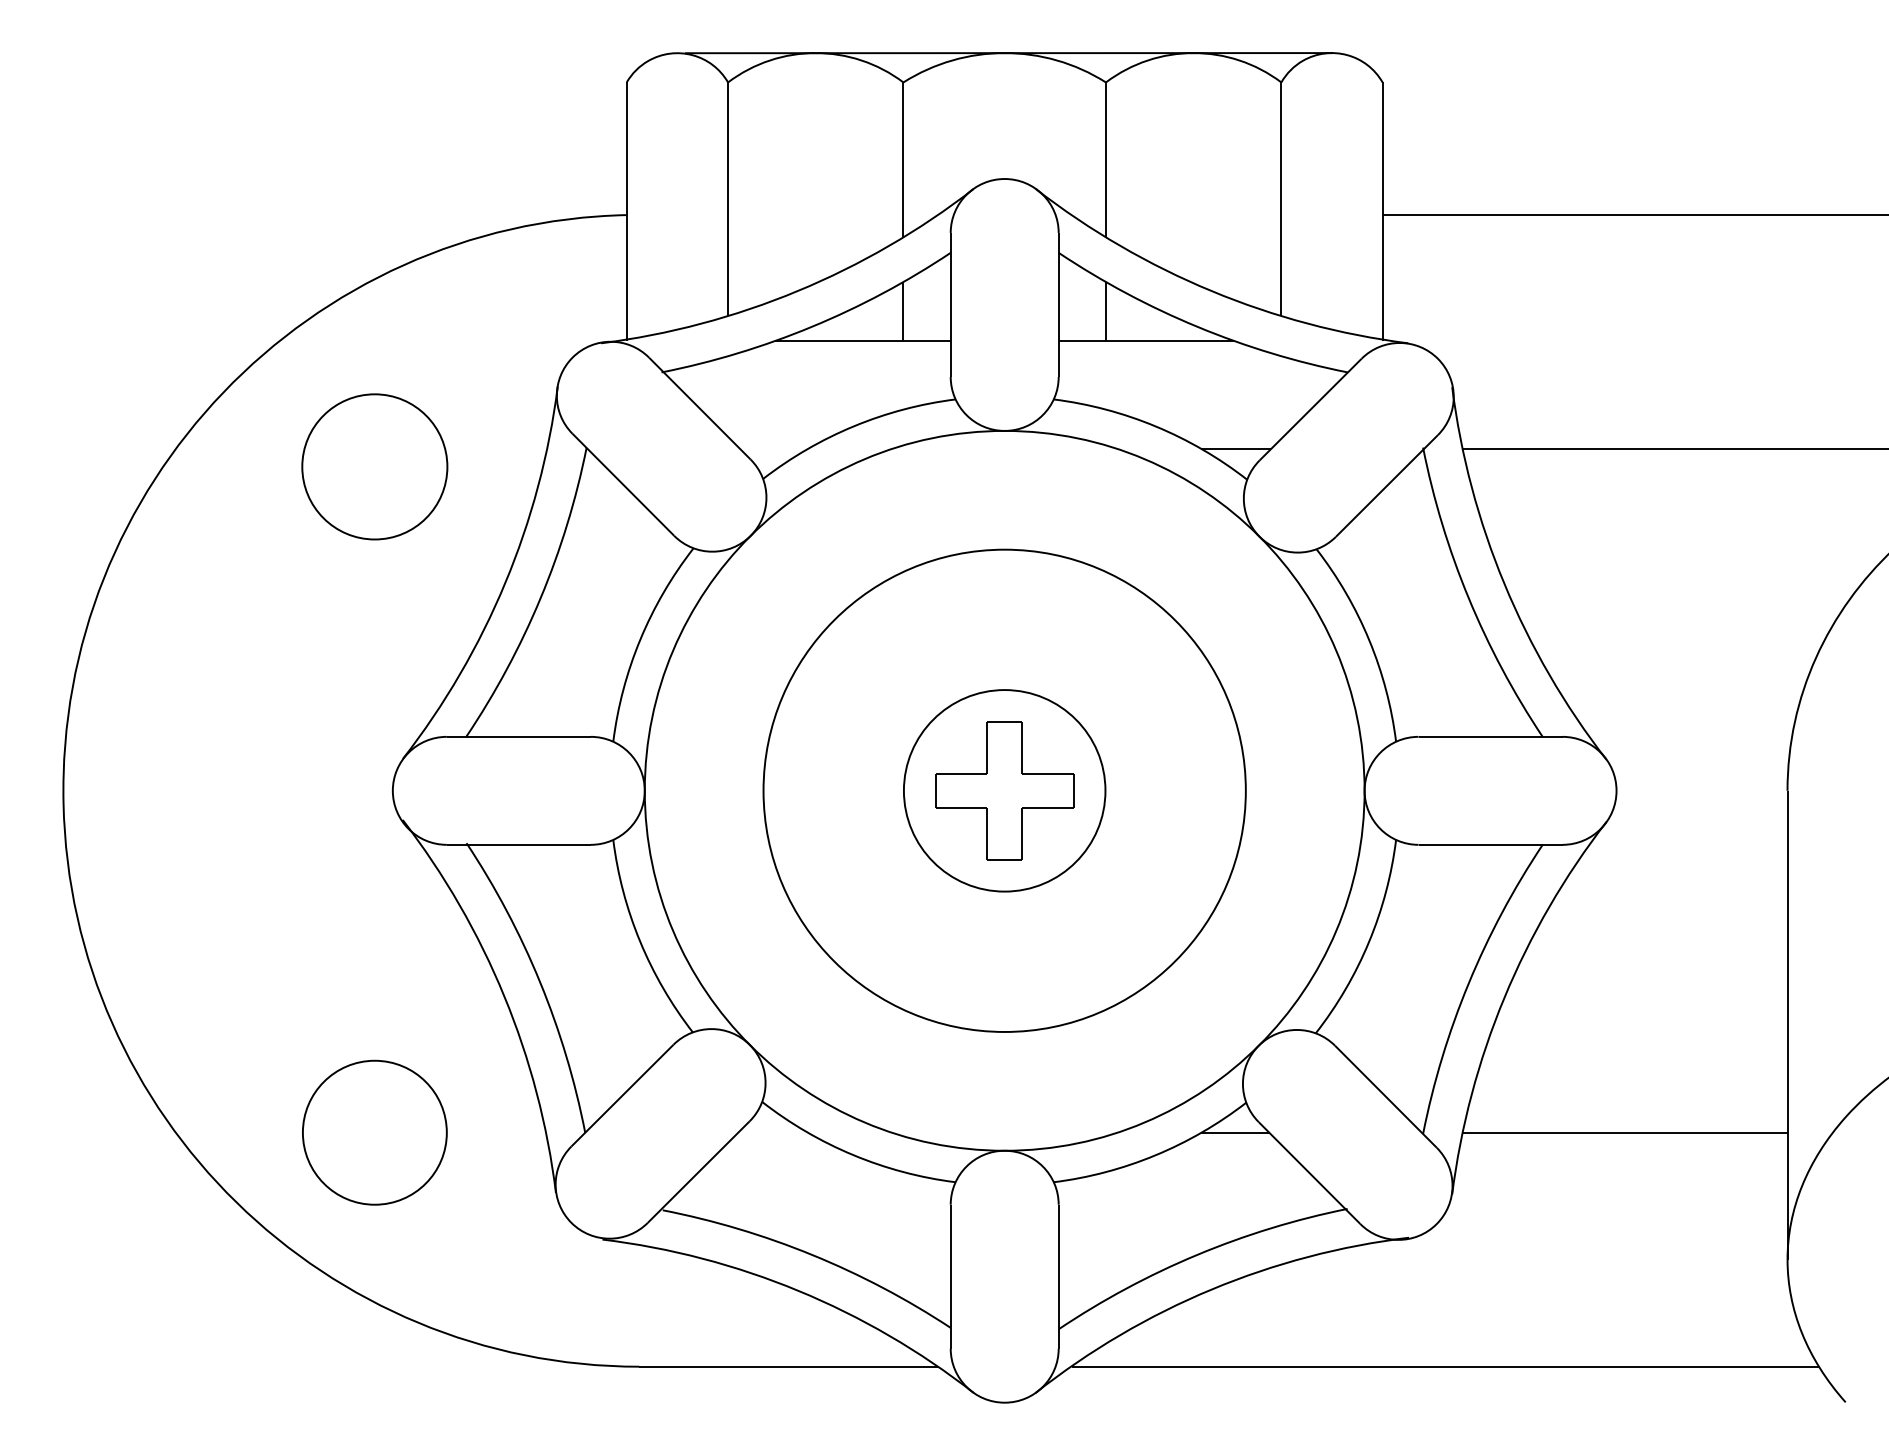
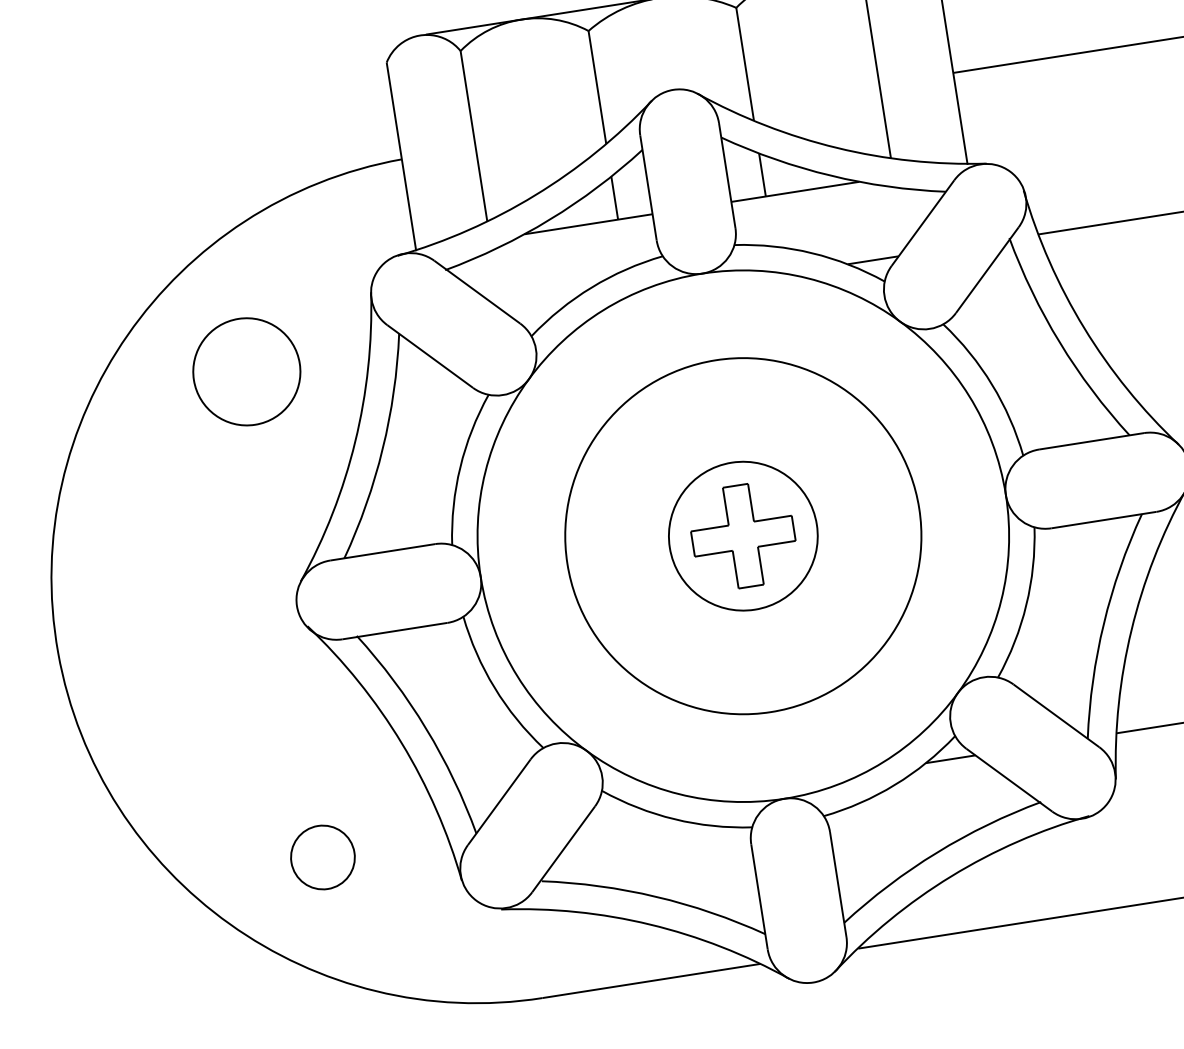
part: (374, 1132) -> (322, 857), size x0.6

